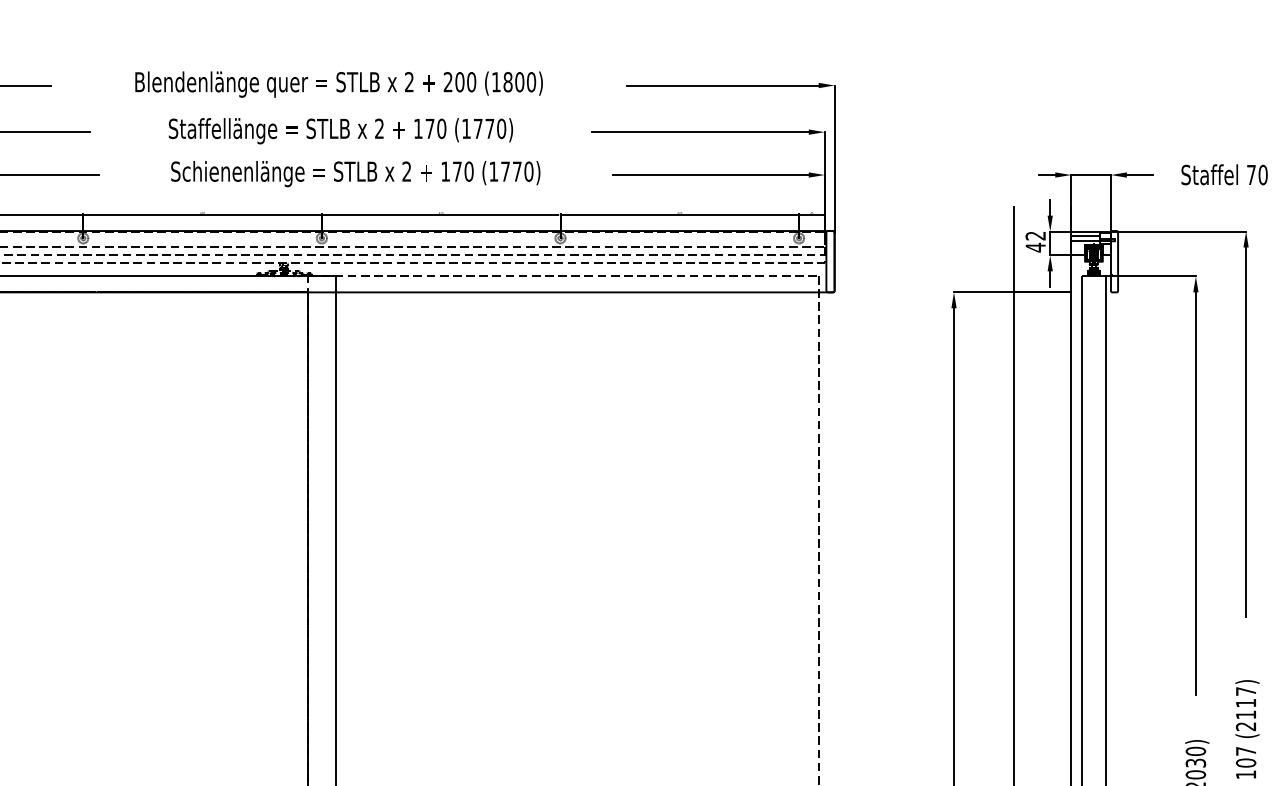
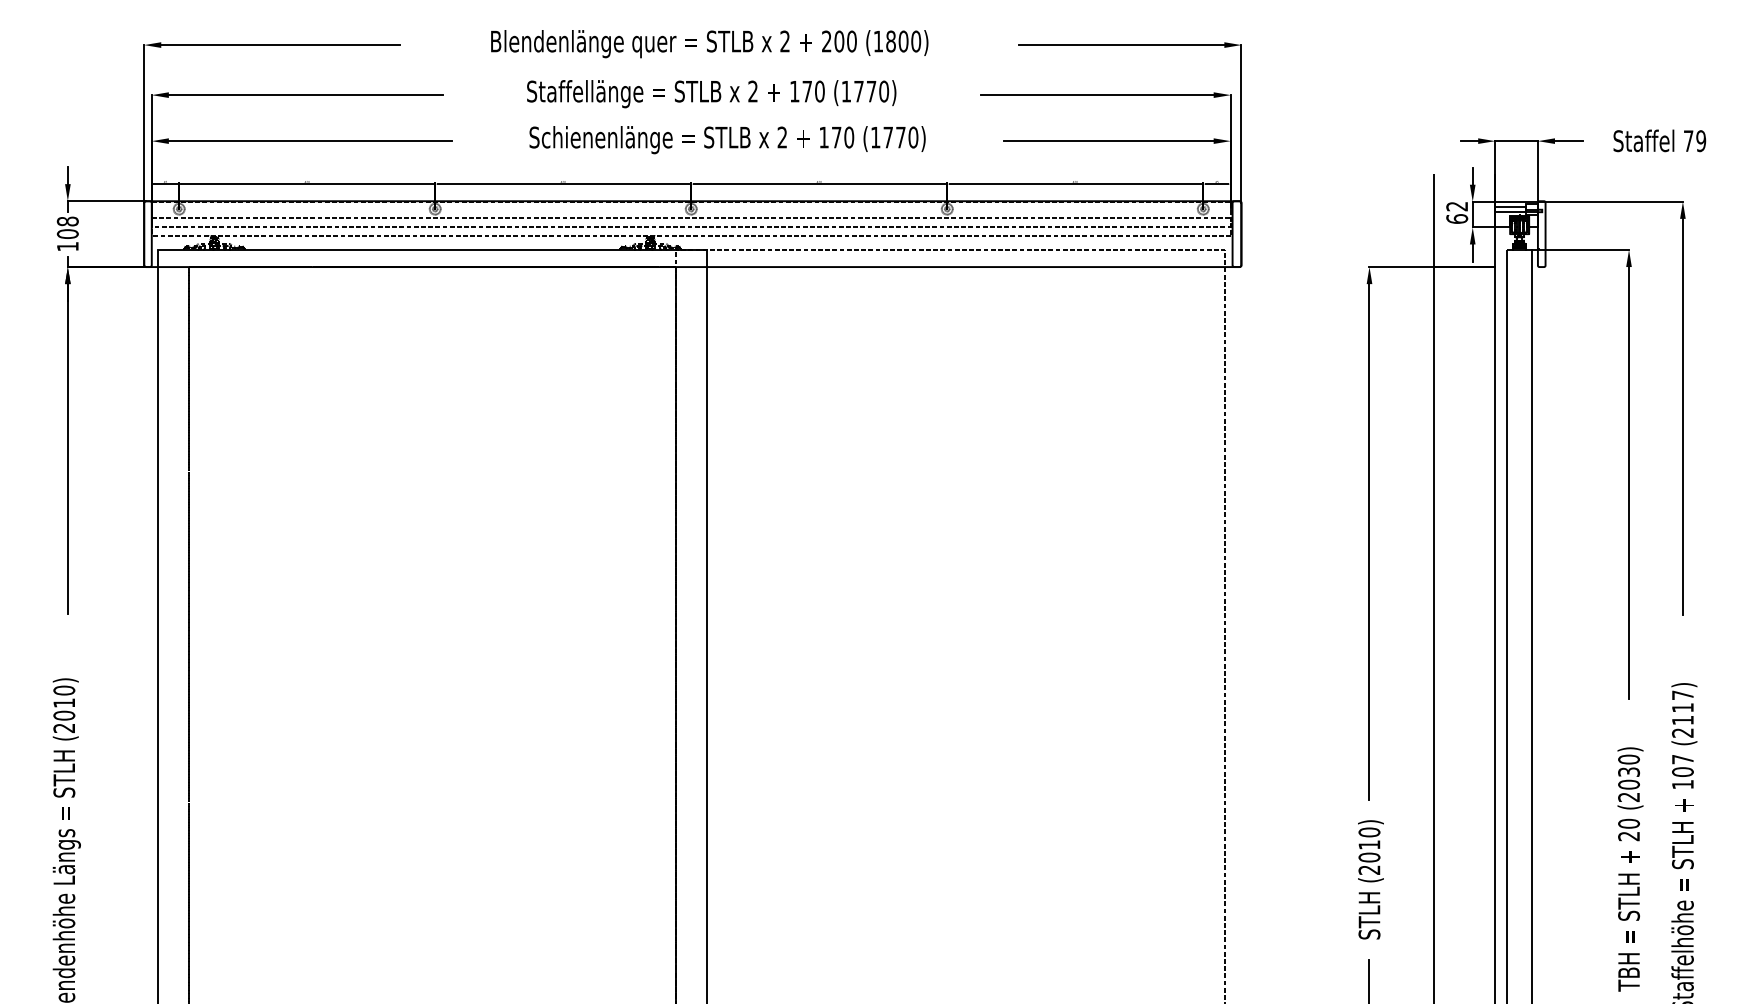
text: (1263, 175) -> (1701, 141), 70 -> 79
text: (1036, 247) -> (1457, 218), 42 -> 62

